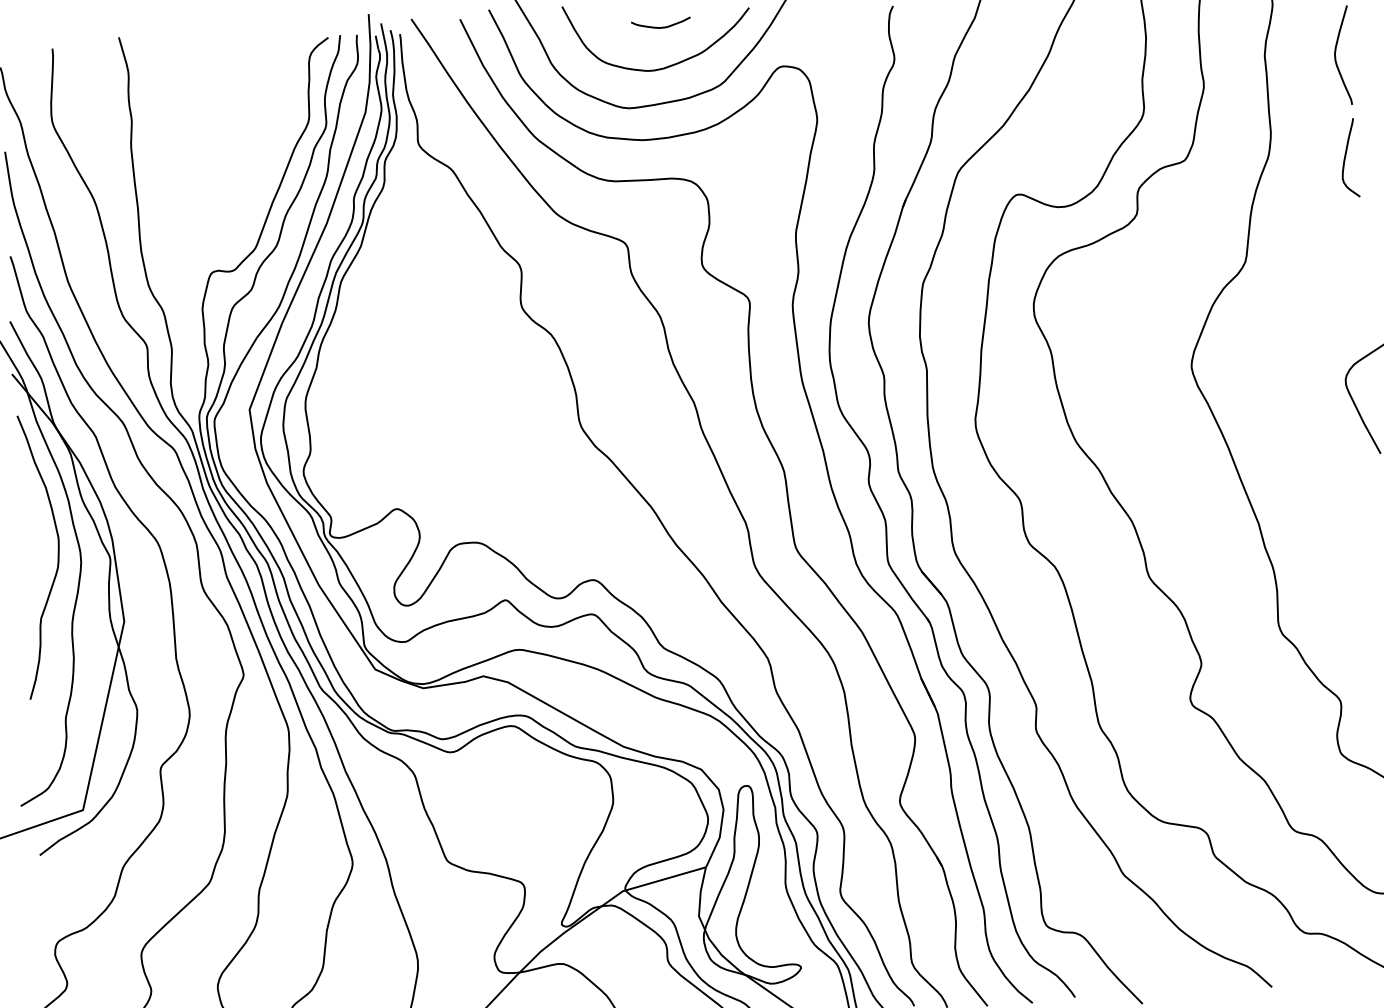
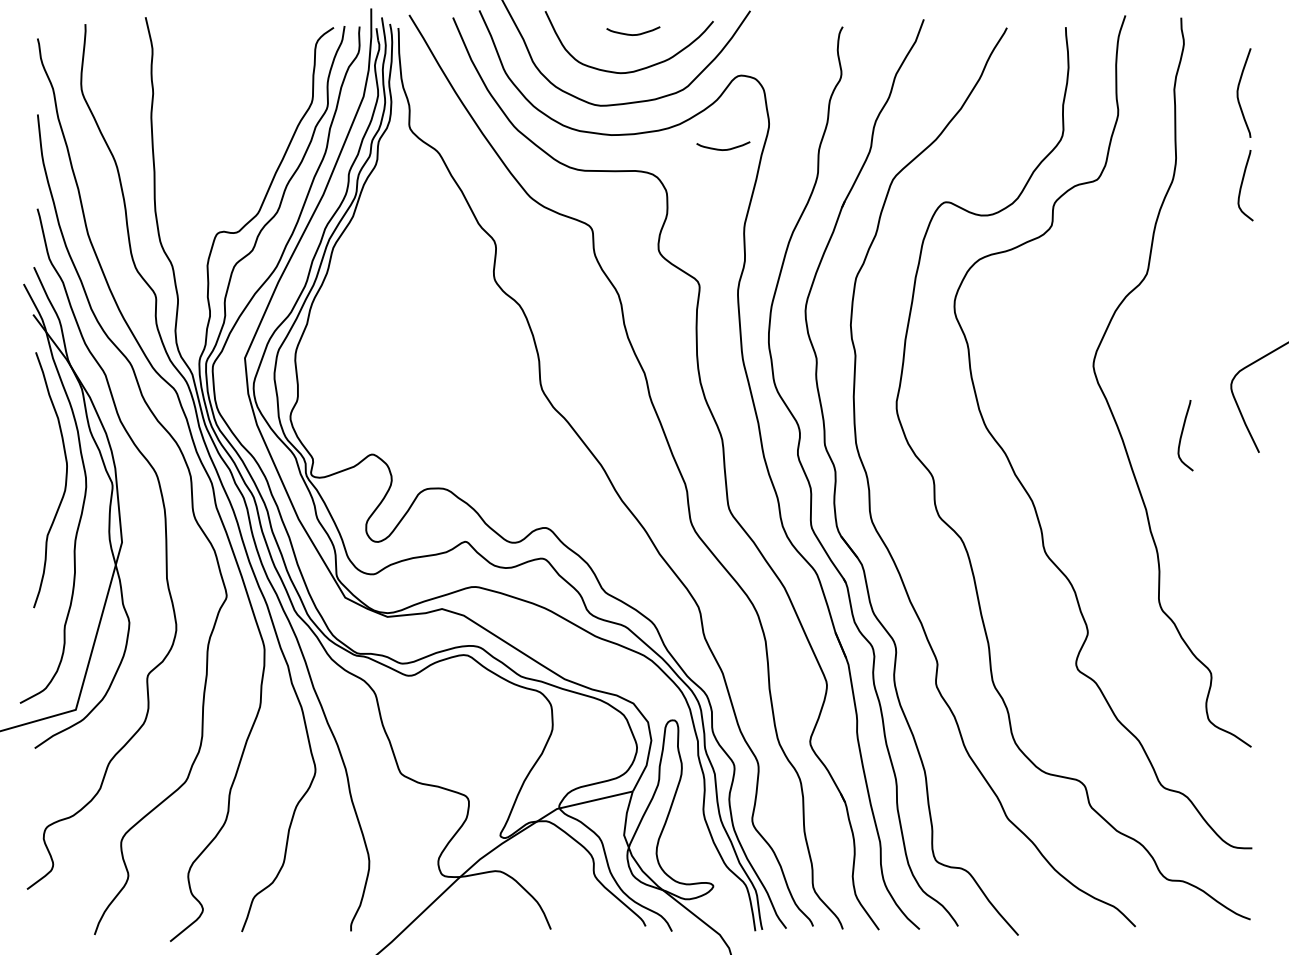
curve: (768, 149) -> (723, 149), added
curve: (1294, 439) -> (1182, 435), added

